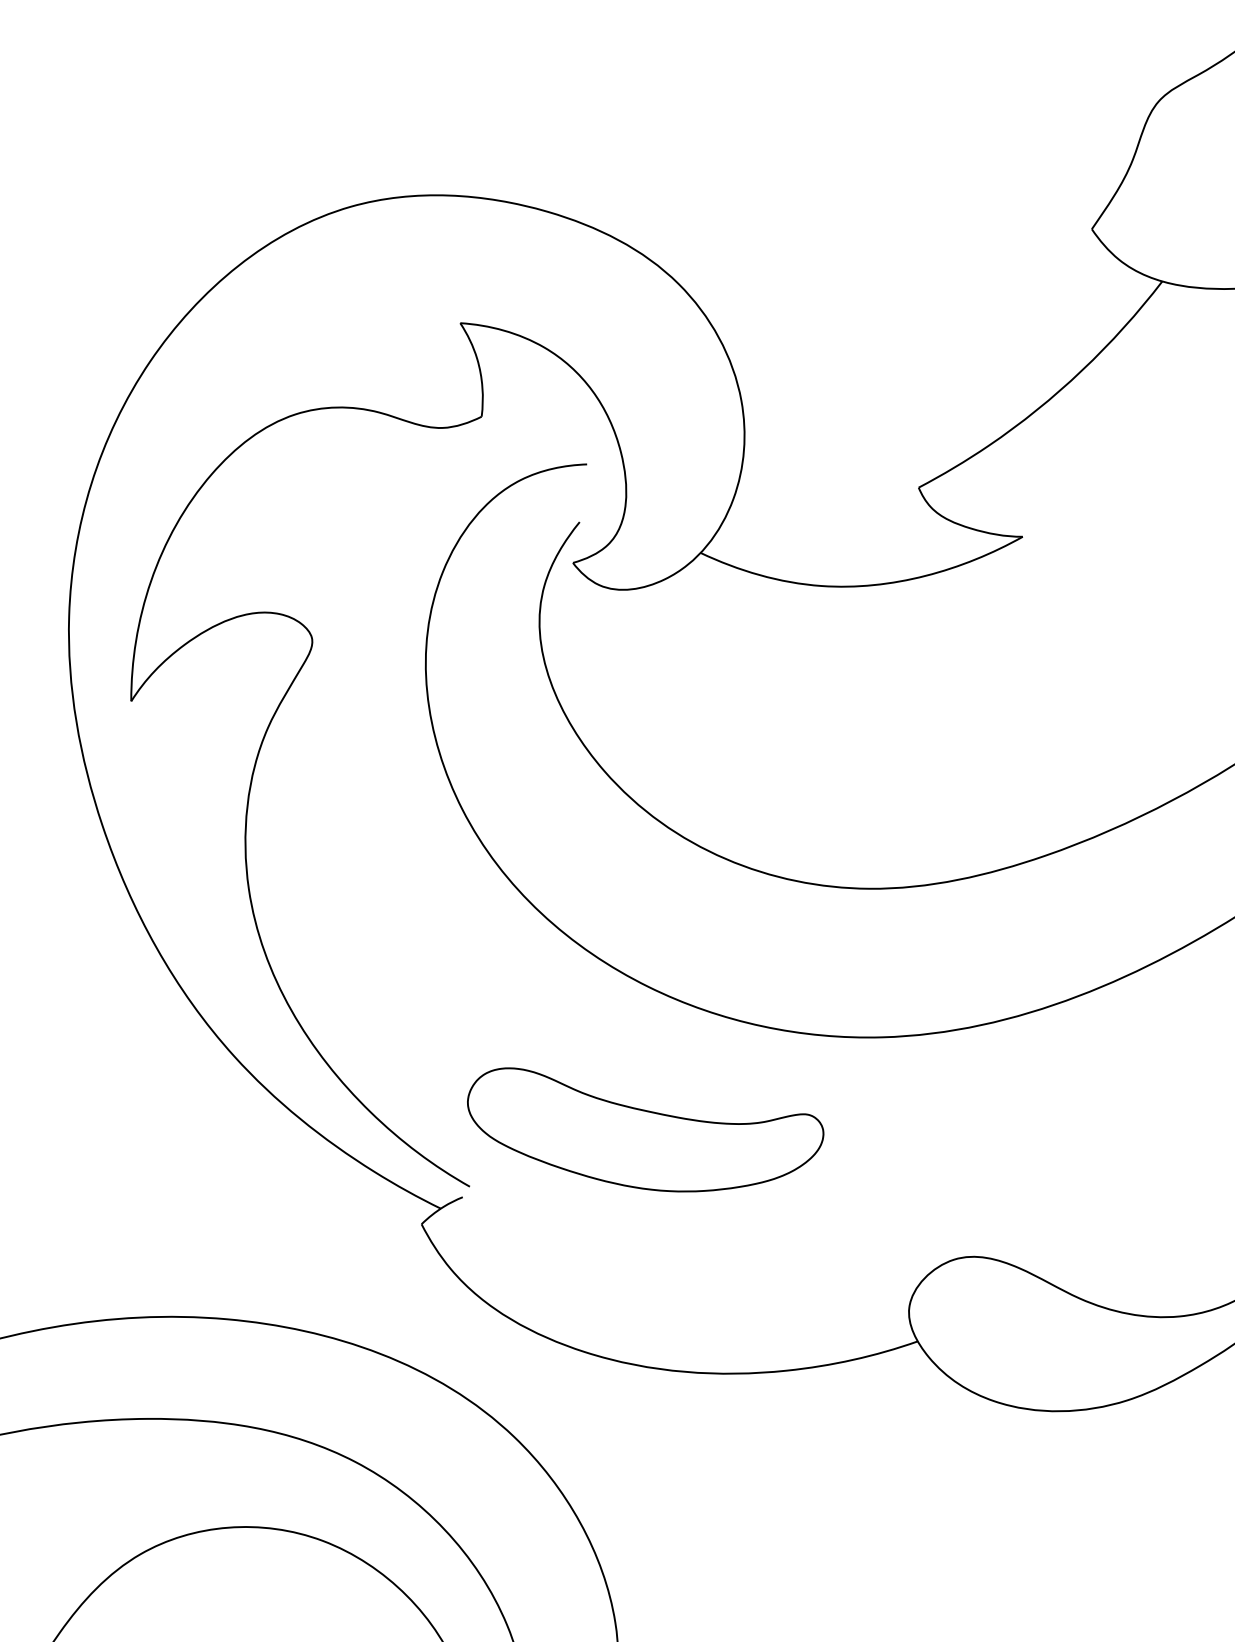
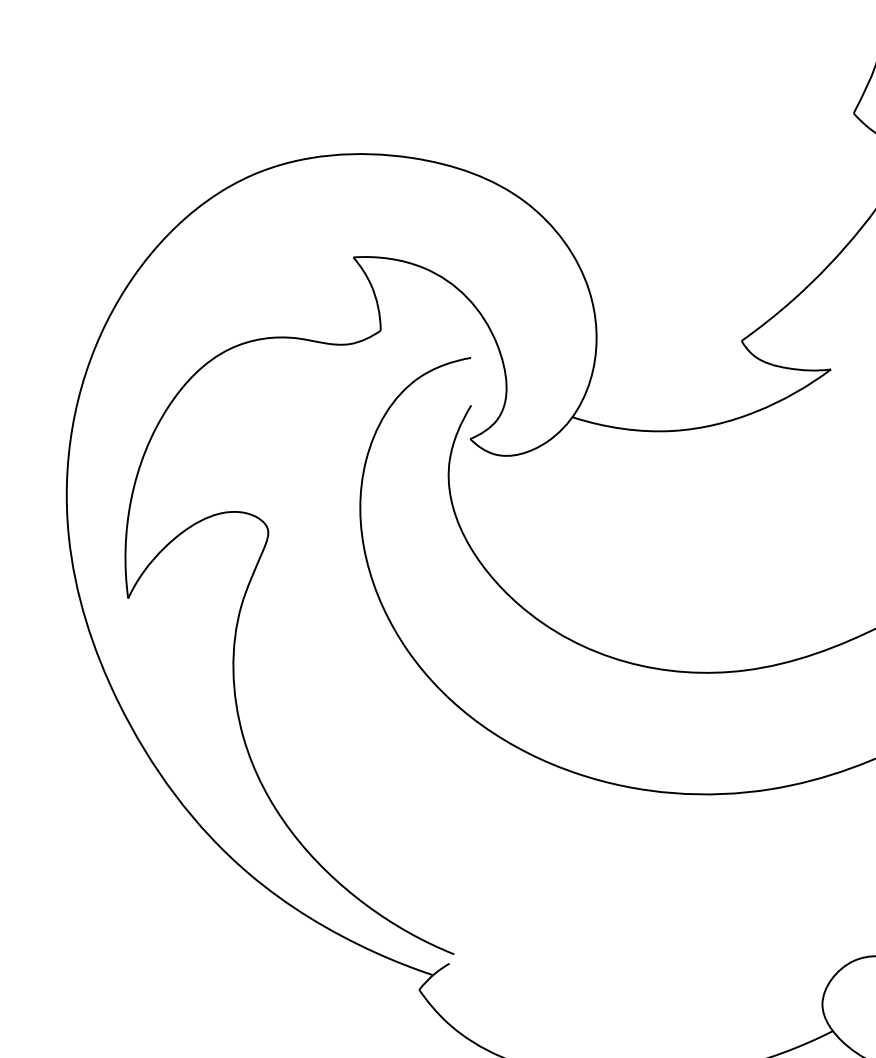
part: (645, 1129) -> (590, 889), removed

